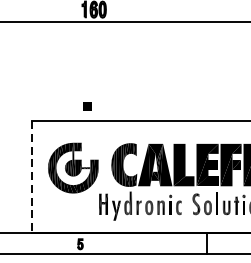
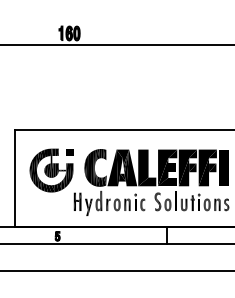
part: (87, 106) -> (69, 152), moved
line: (31, 177) -> (15, 178), dashed -> solid

